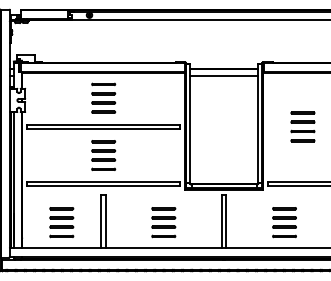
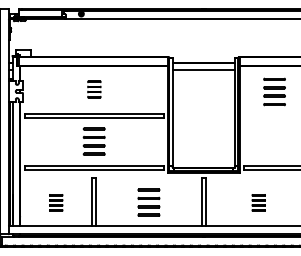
part: (103, 97) -> (94, 88), size x0.6
part: (302, 126) -> (274, 91), moved
part: (61, 222) -> (55, 202), size x0.6
part: (284, 222) -> (258, 202), size x0.6

